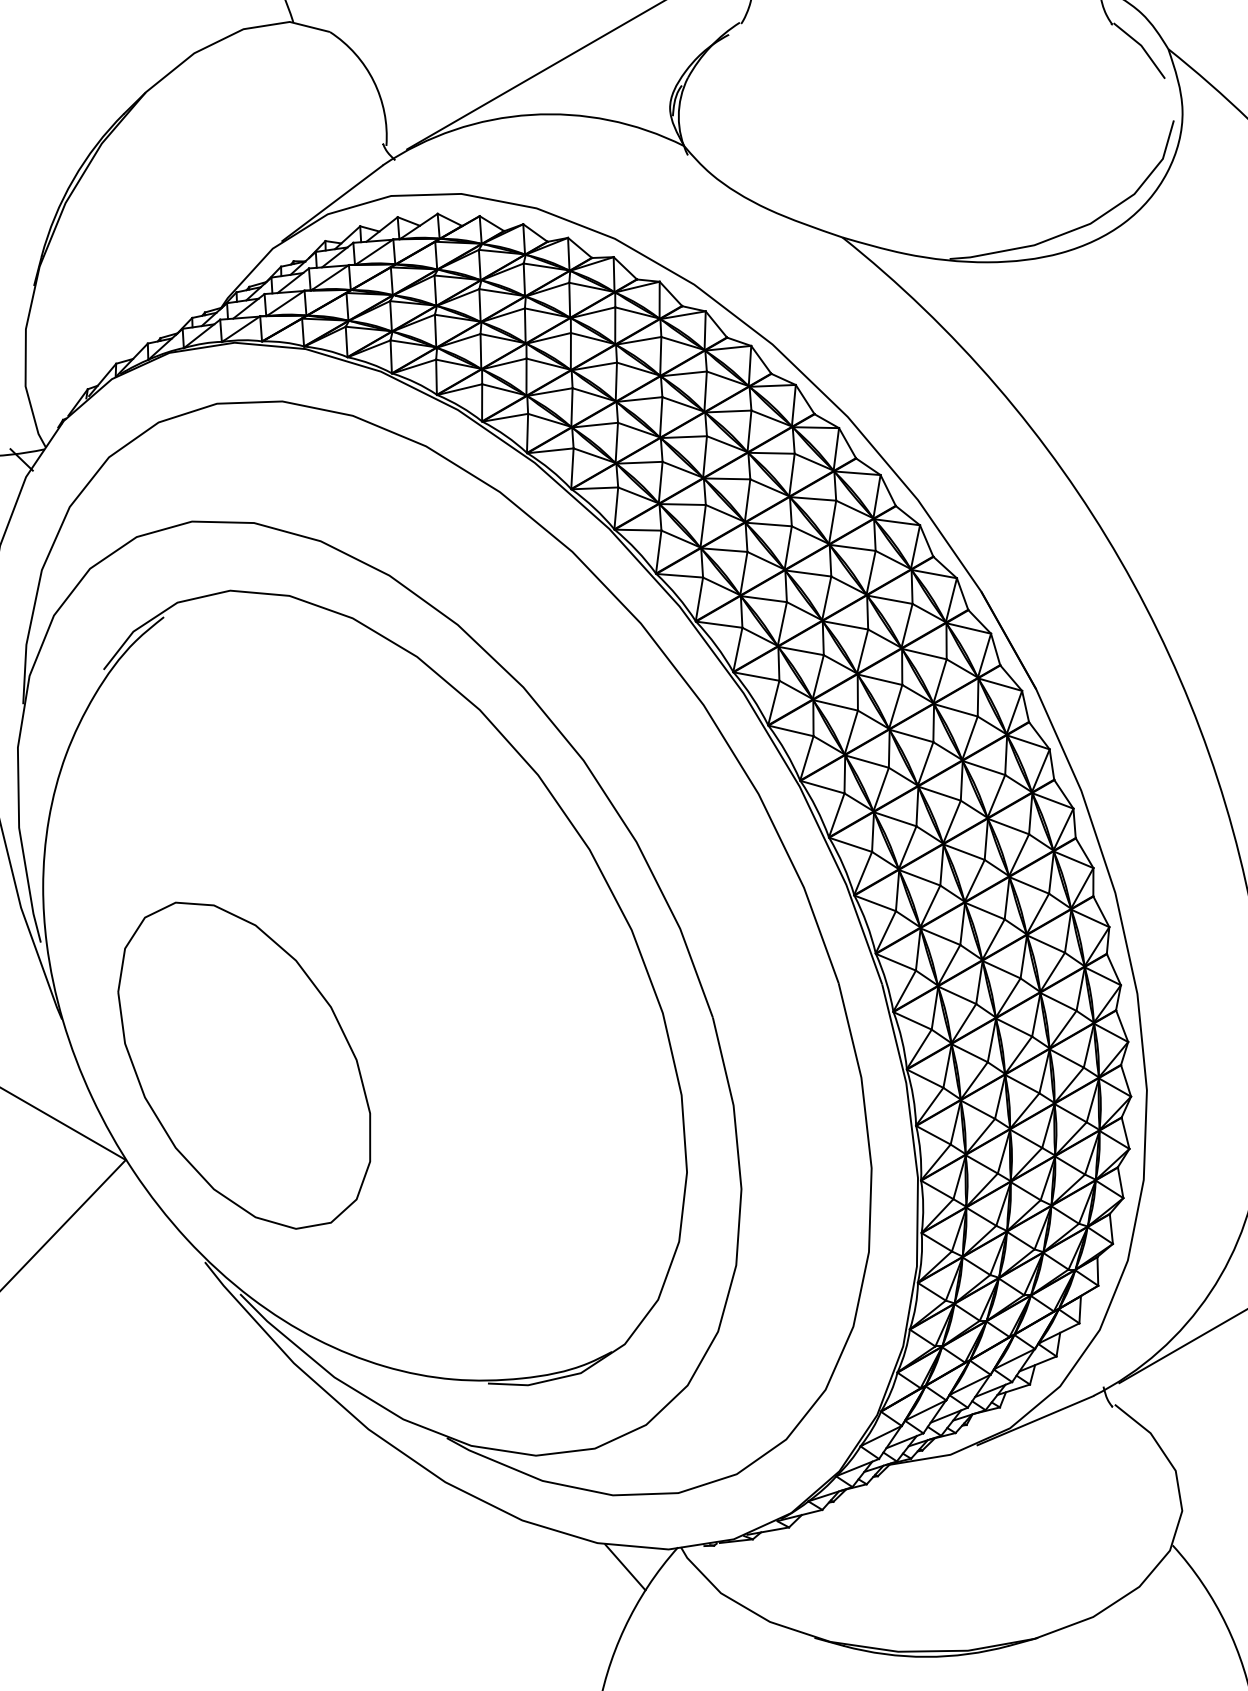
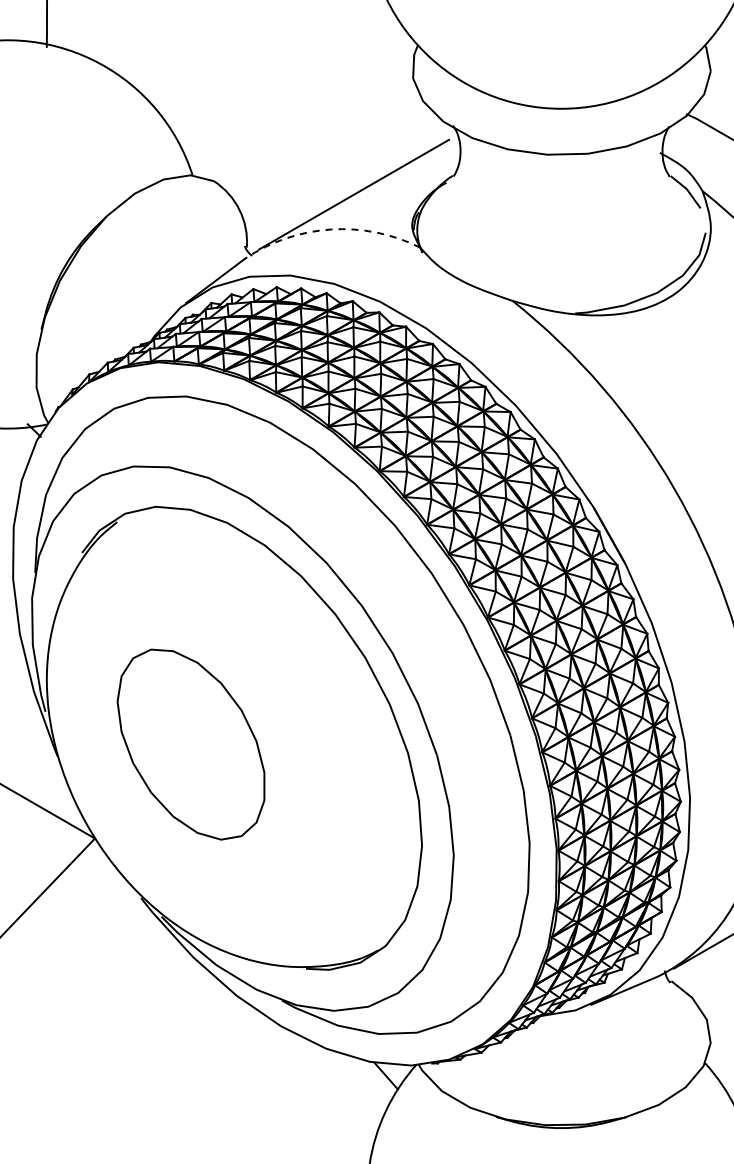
arc: (531, 114) -> (331, 229), solid -> dashed
part: (243, 1065) -> (190, 744), moved

